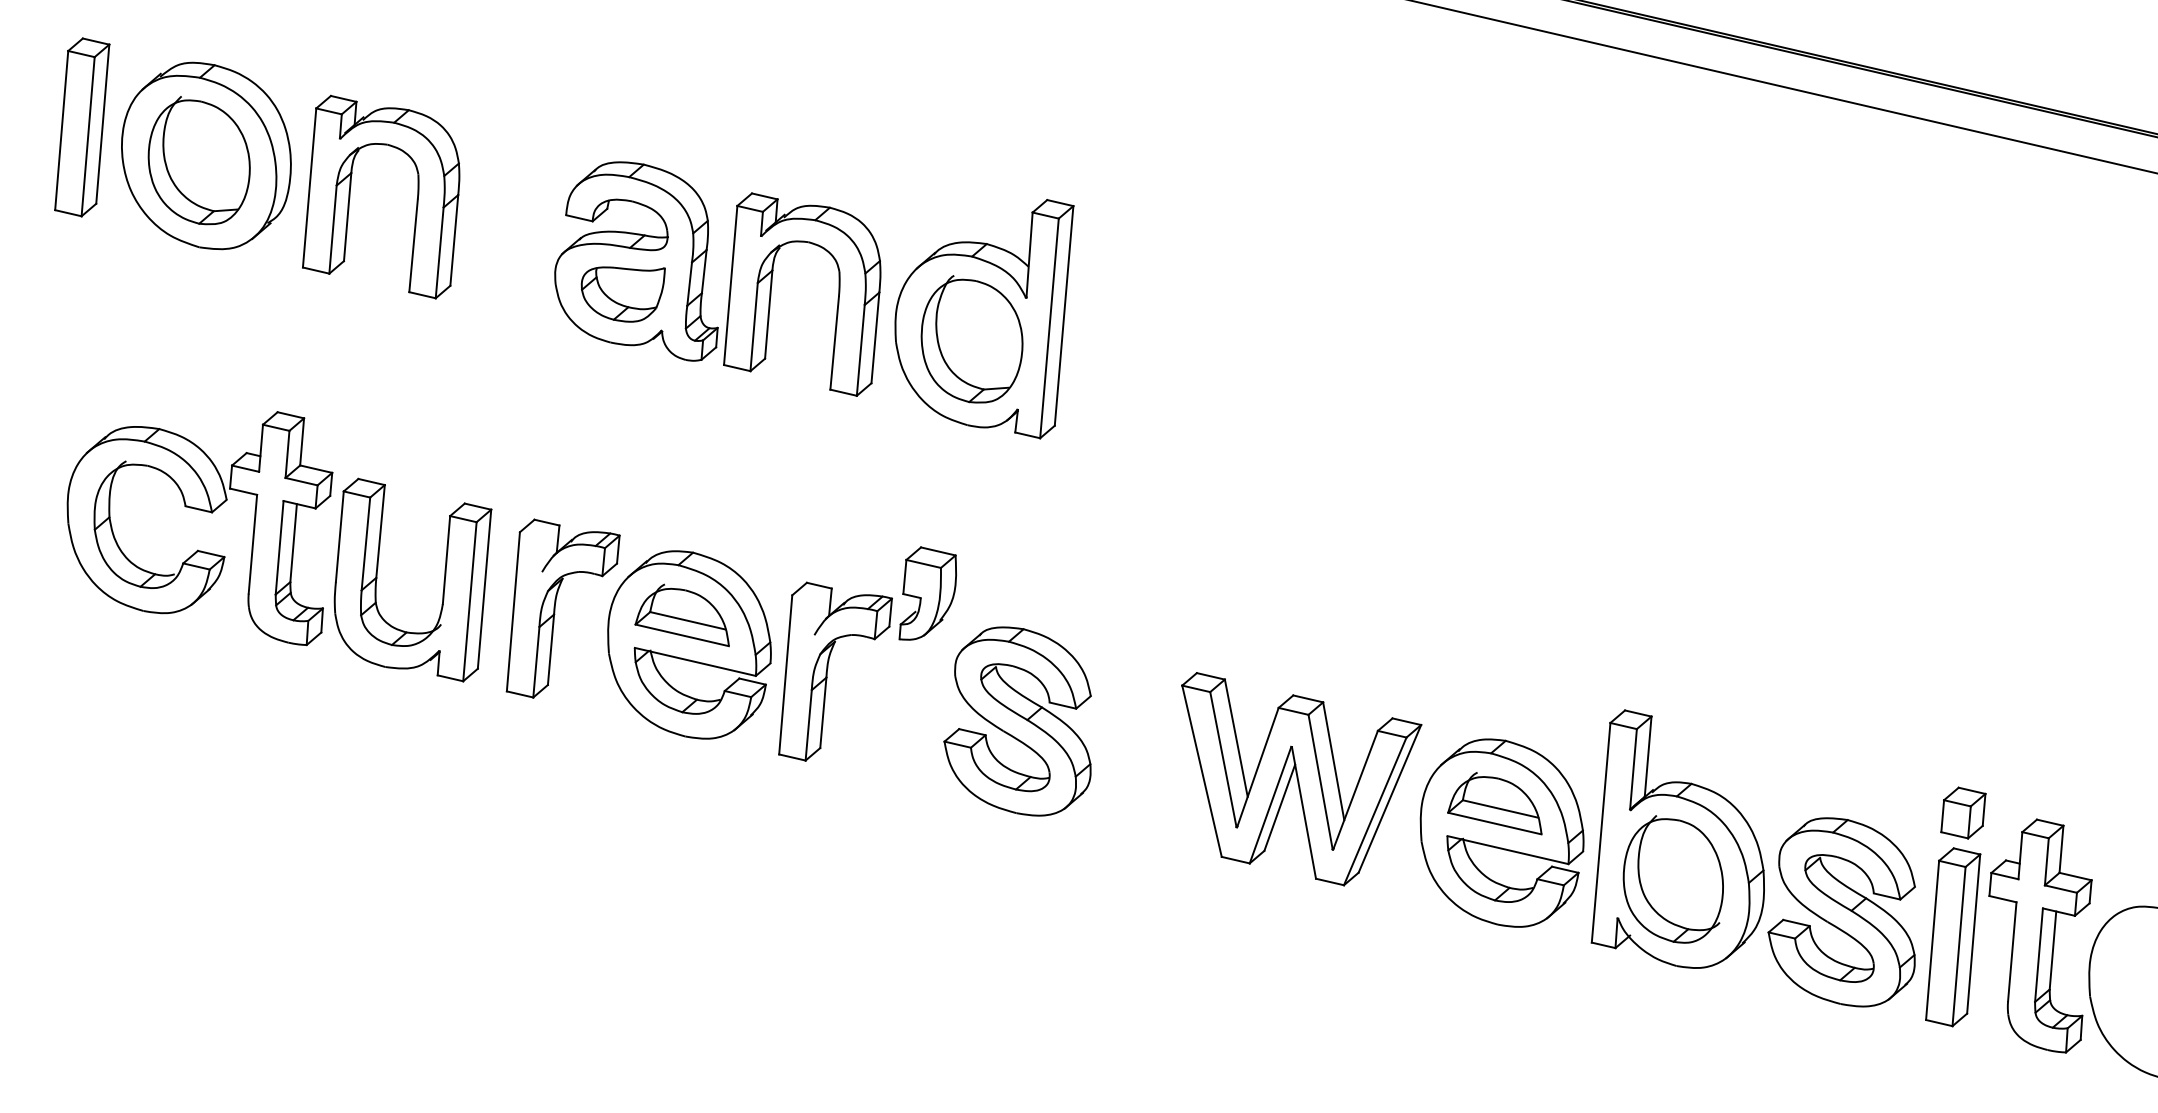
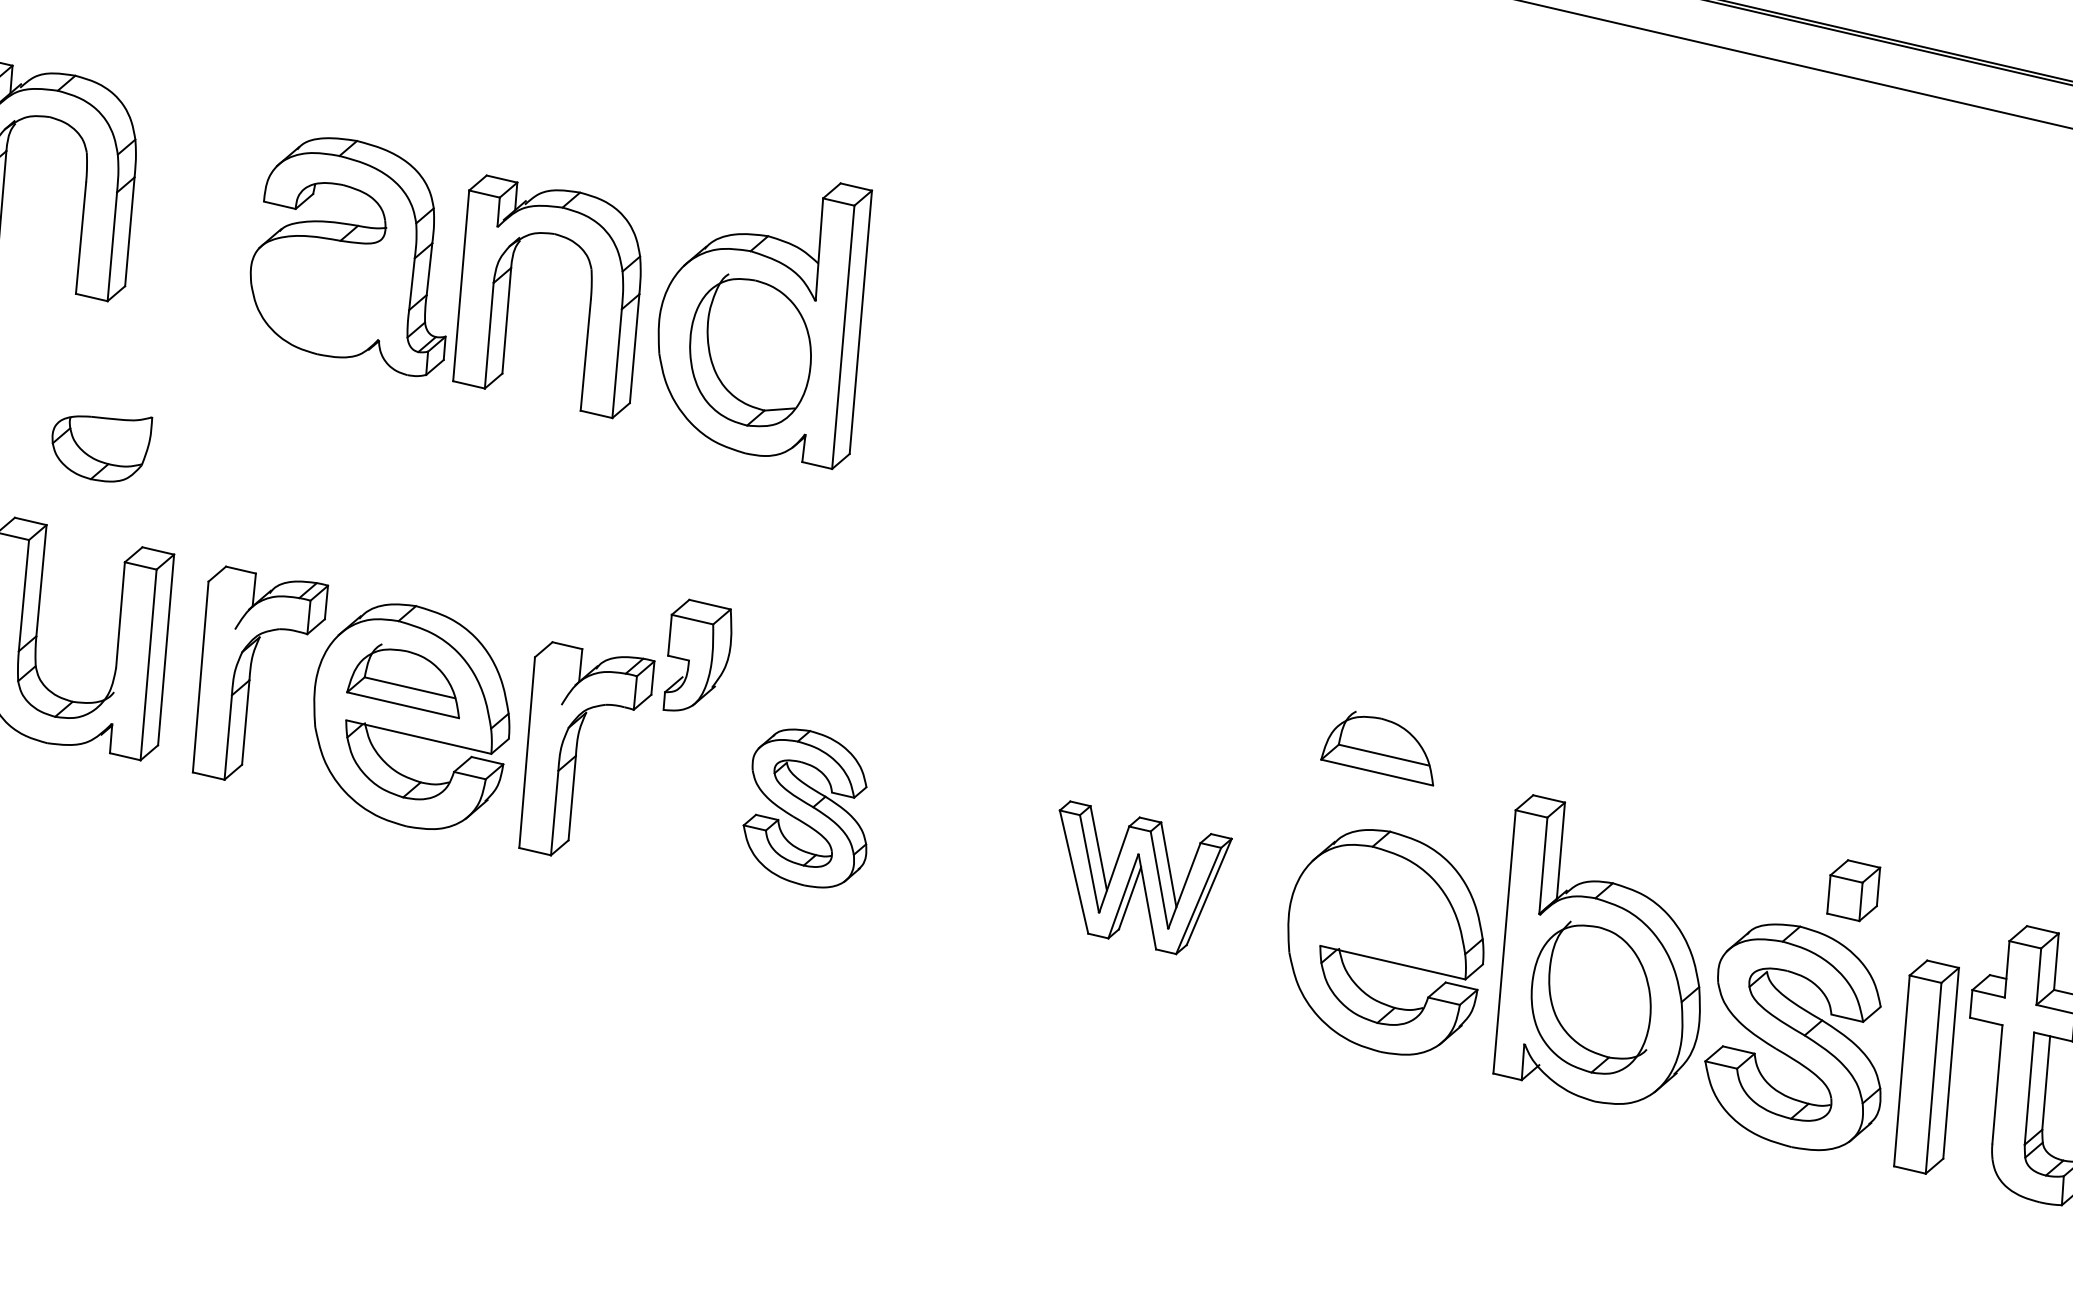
part: (622, 294) -> (101, 448), moved
part: (1017, 721) -> (804, 808), size x0.7
part: (1301, 779) -> (1145, 878), size x0.6
part: (1494, 803) -> (1376, 748), moved
part: (1963, 812) -> (1853, 890), moved

